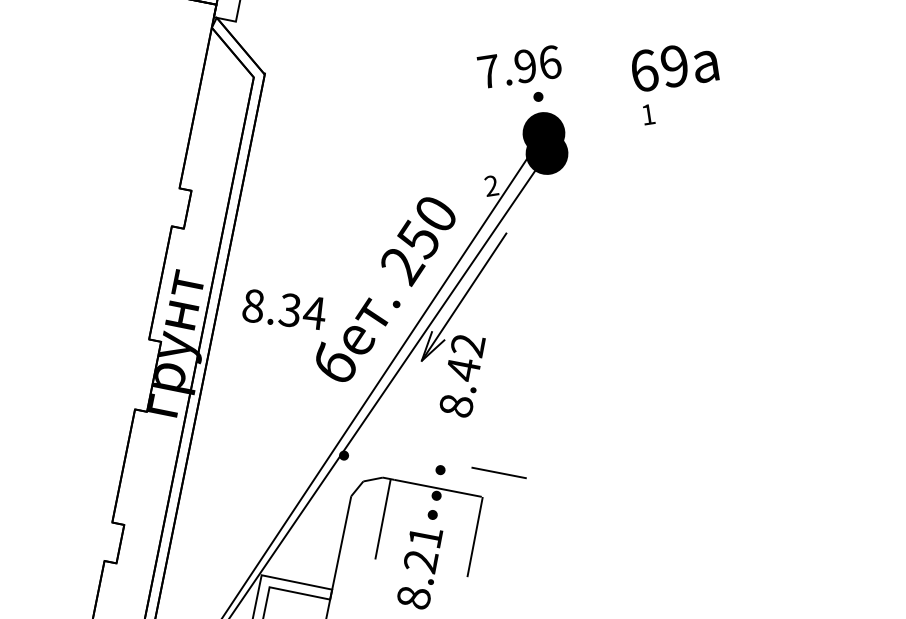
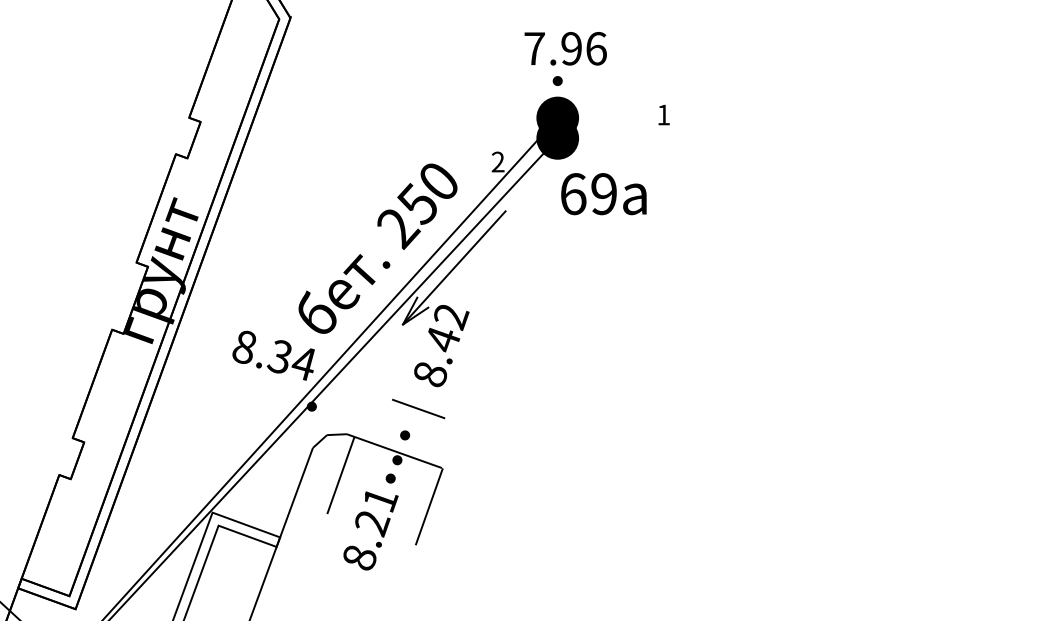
text: (519, 66) -> (565, 48), moved
text: (674, 66) -> (603, 194), moved
text: (283, 309) -> (273, 355), moved
line: (498, 472) -> (418, 408), moved

